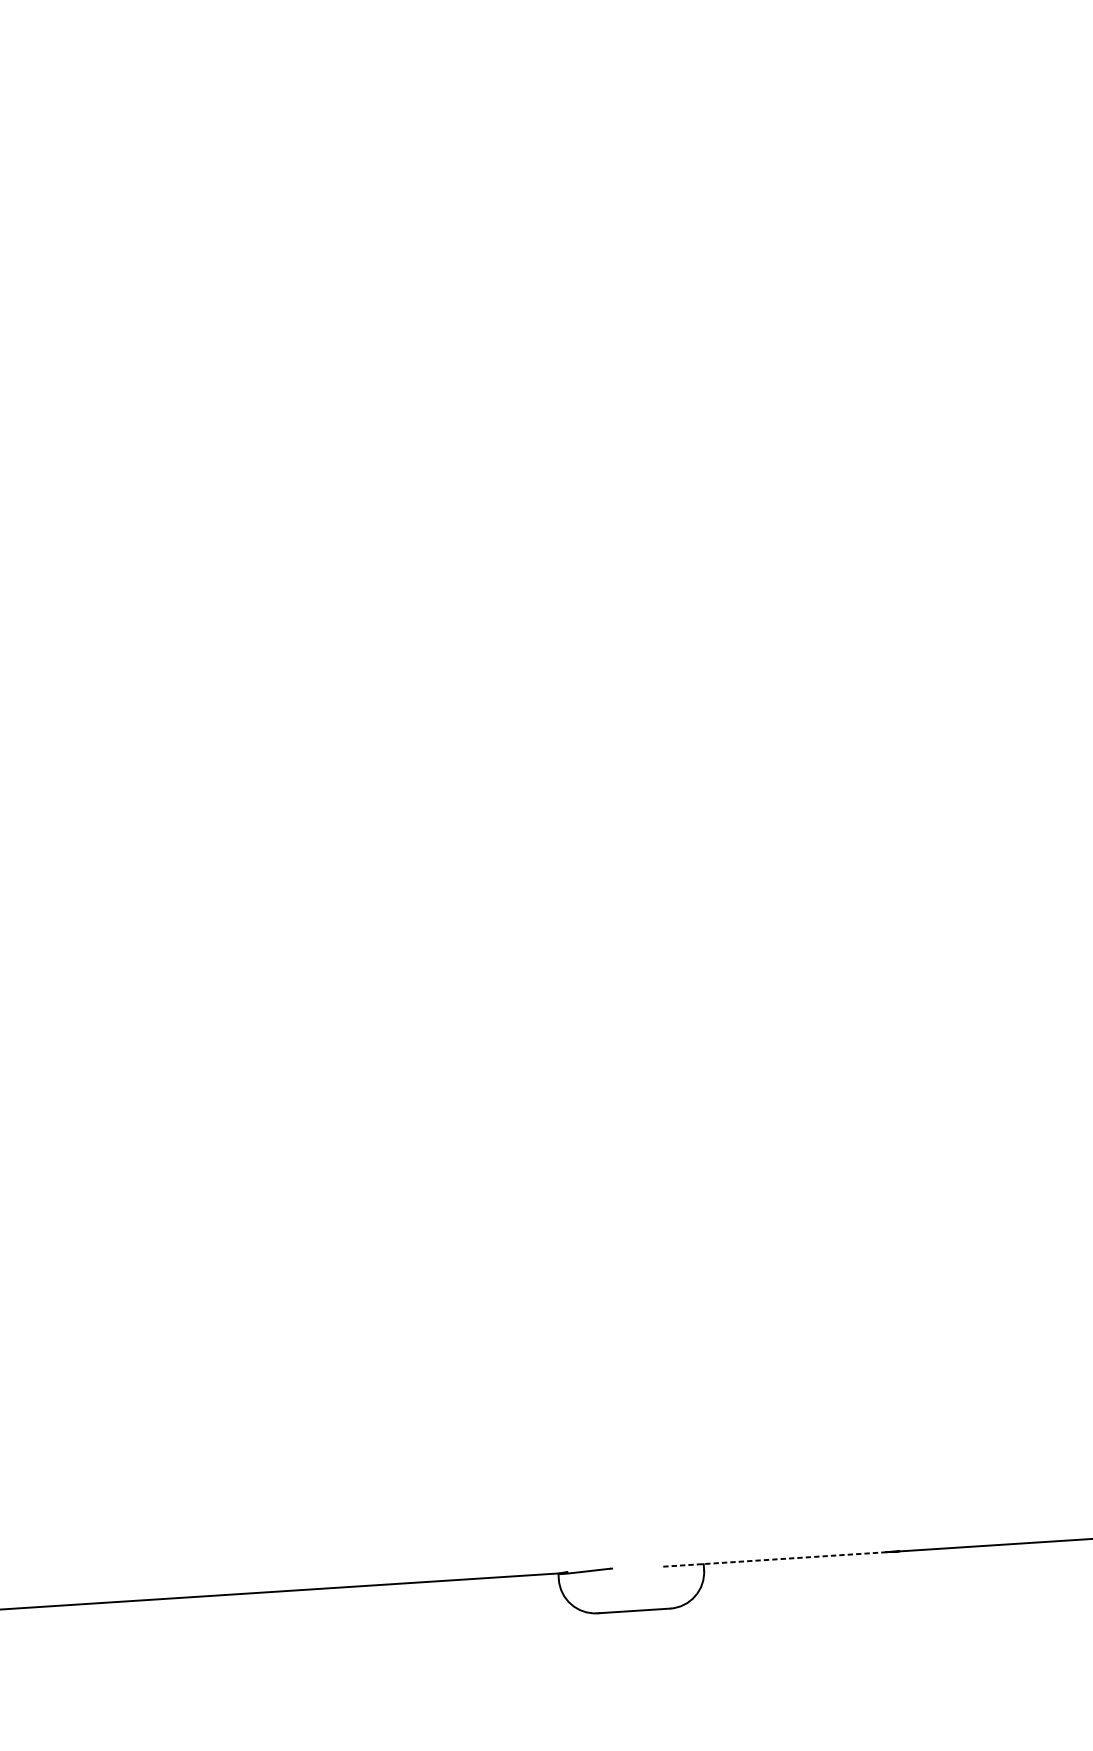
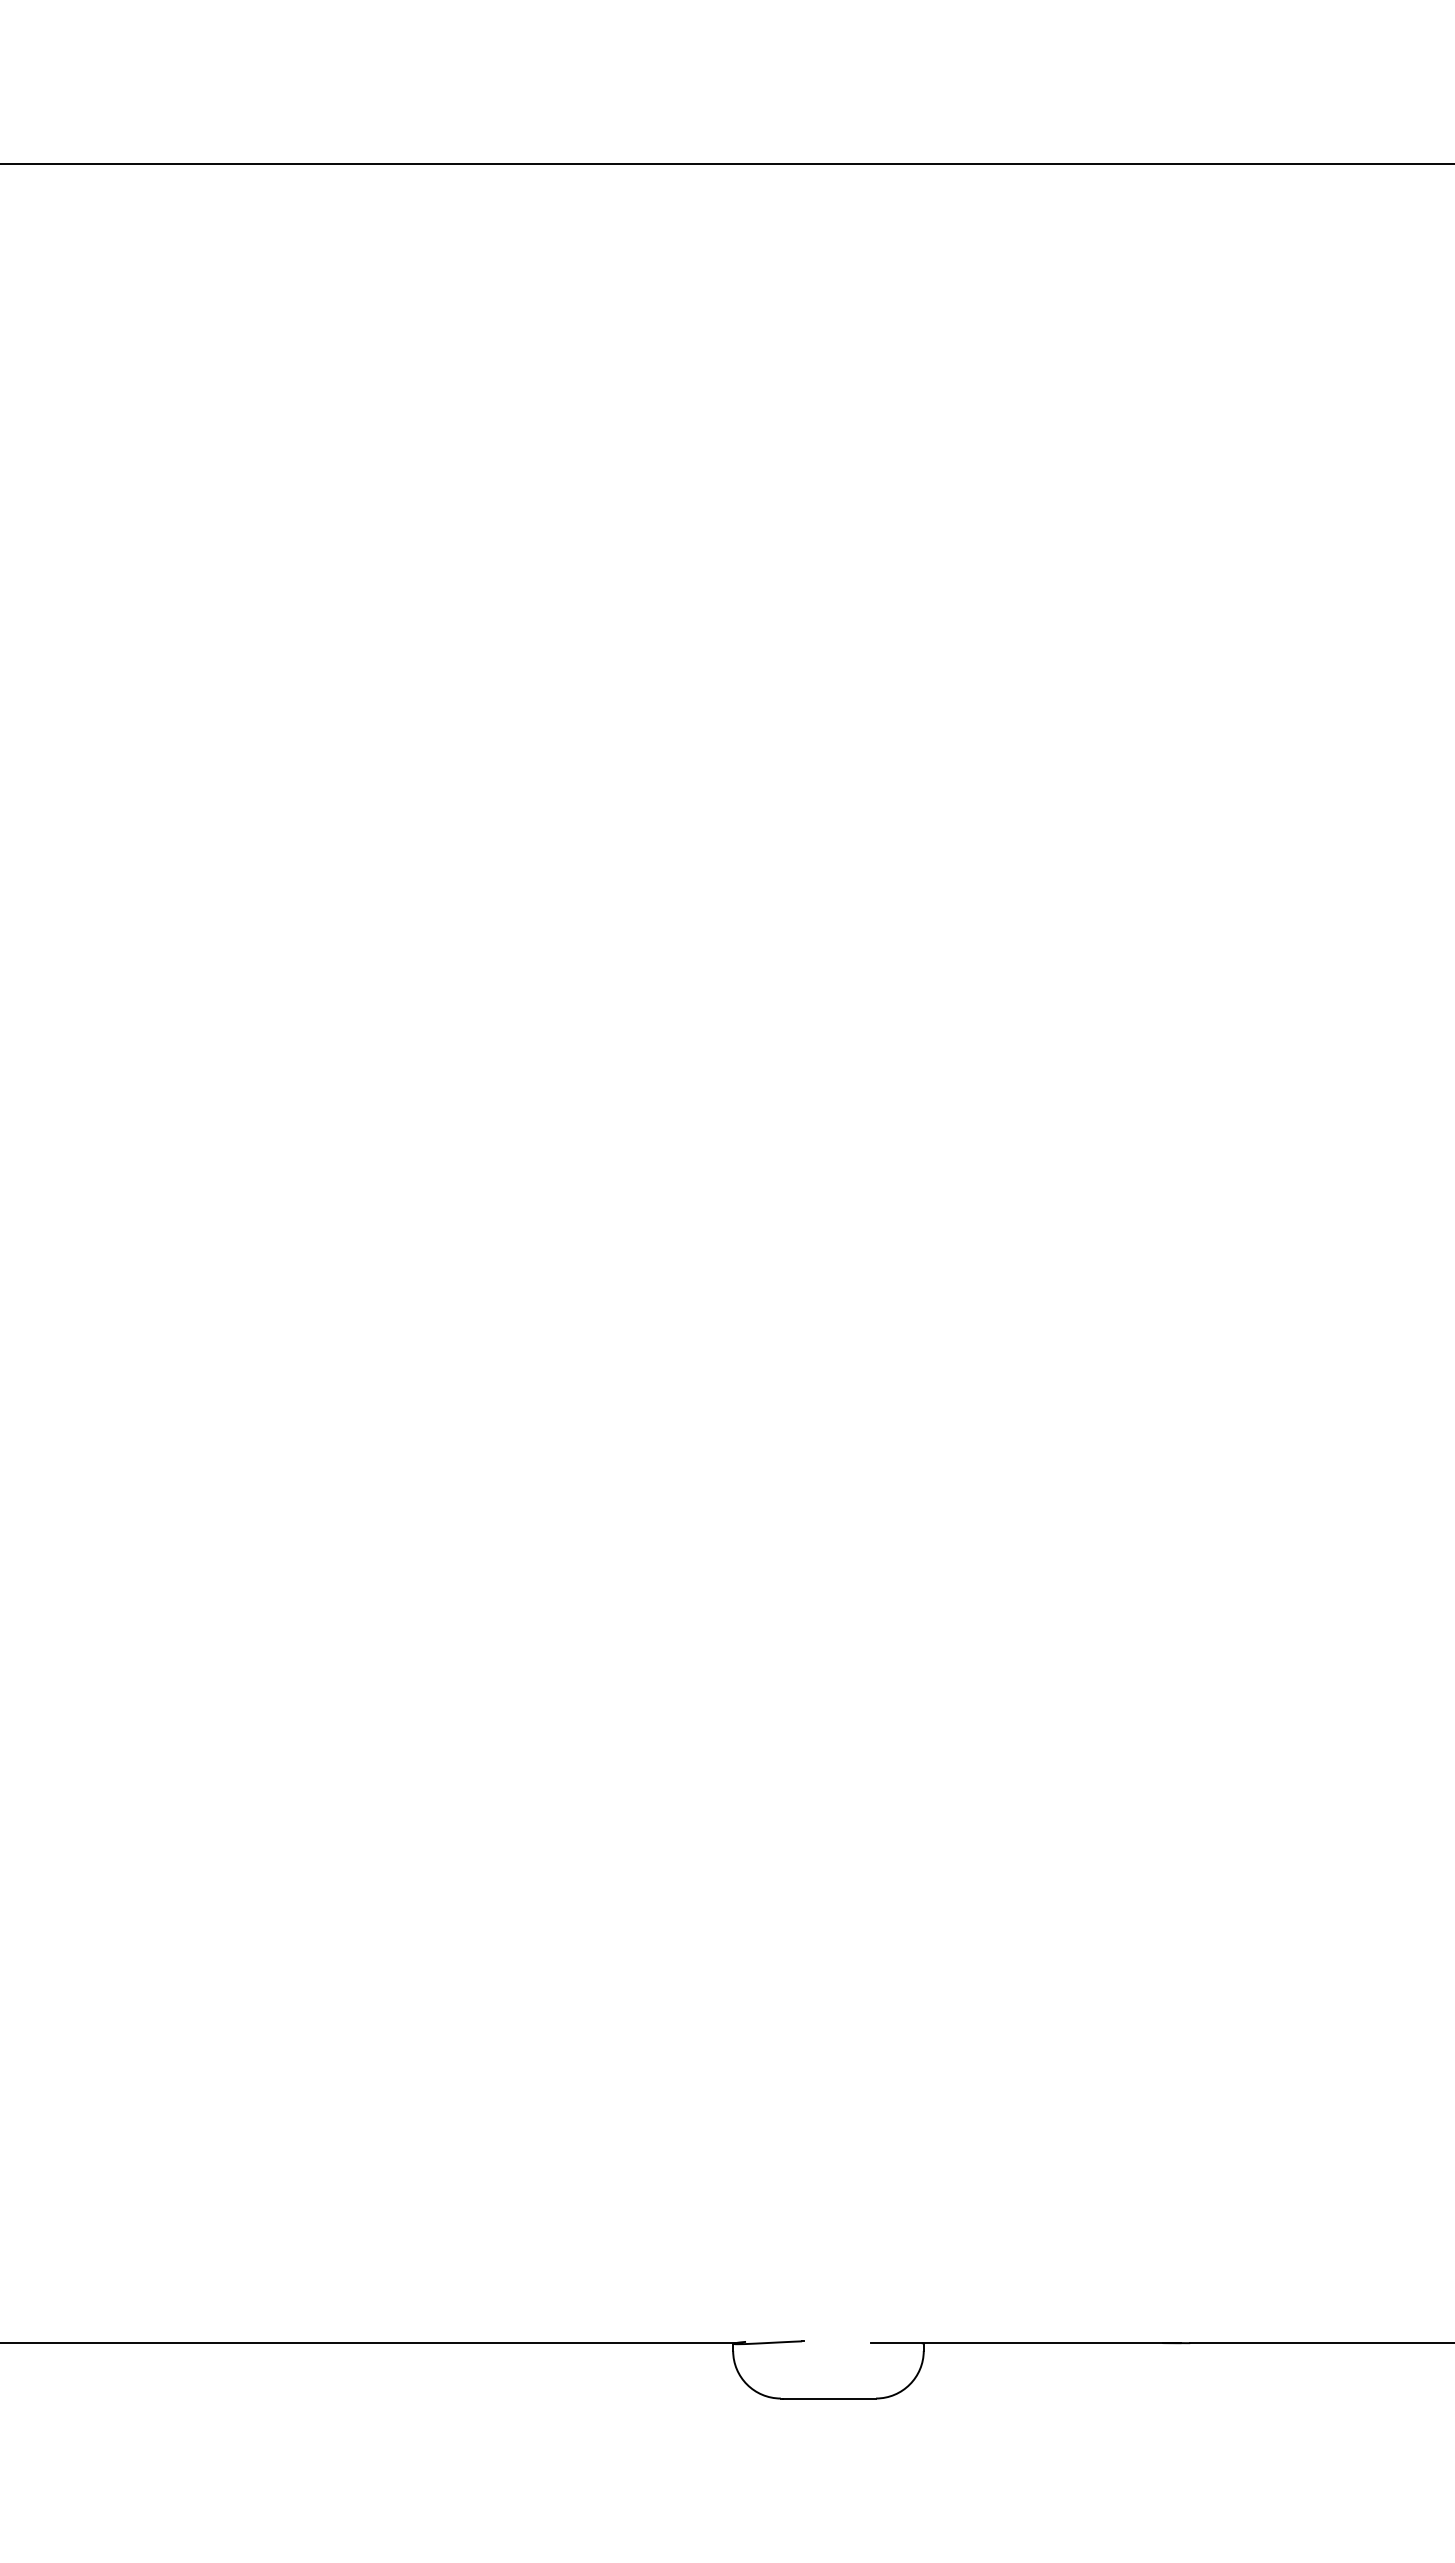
line: (778, 1559) -> (1022, 2343), dashed -> solid

